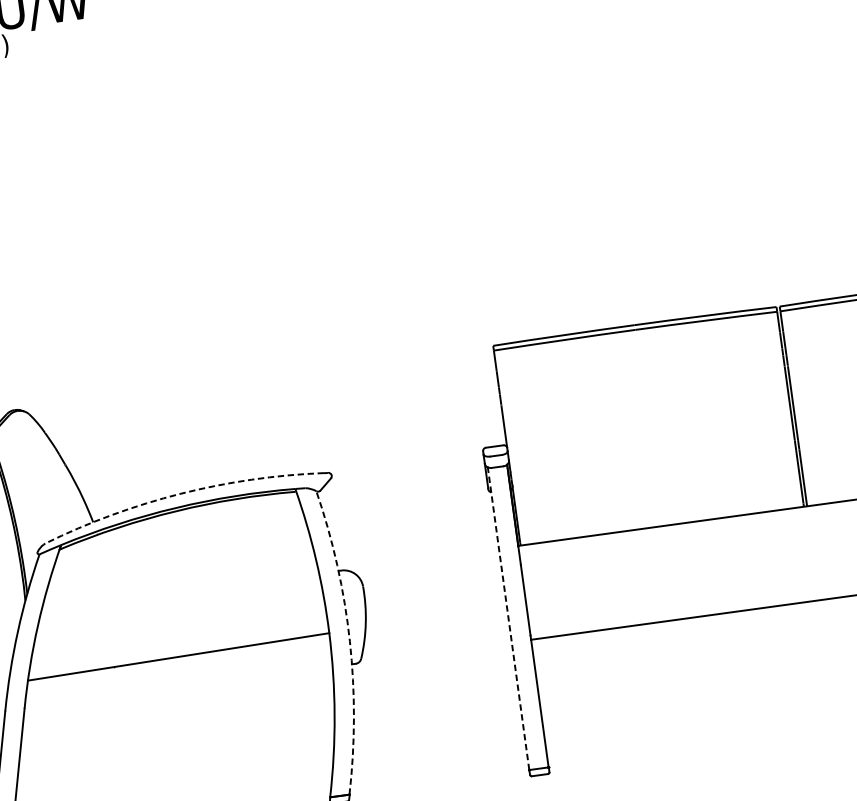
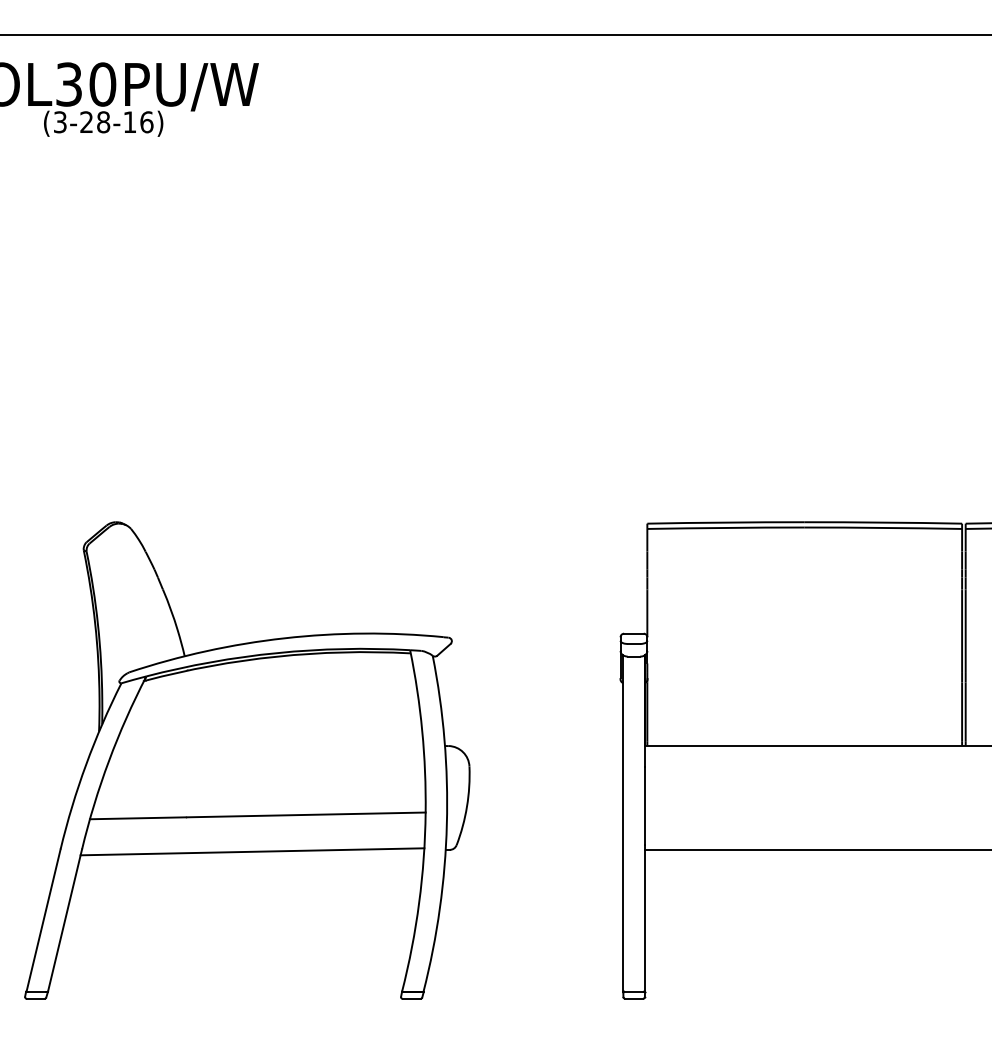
arc: (180, 493) -> (284, 638), dashed -> solid
line: (508, 618) -> (623, 823), dashed -> solid
arc: (349, 641) -> (446, 824), dashed -> solid
line: (178, 689) -> (252, 851), added

